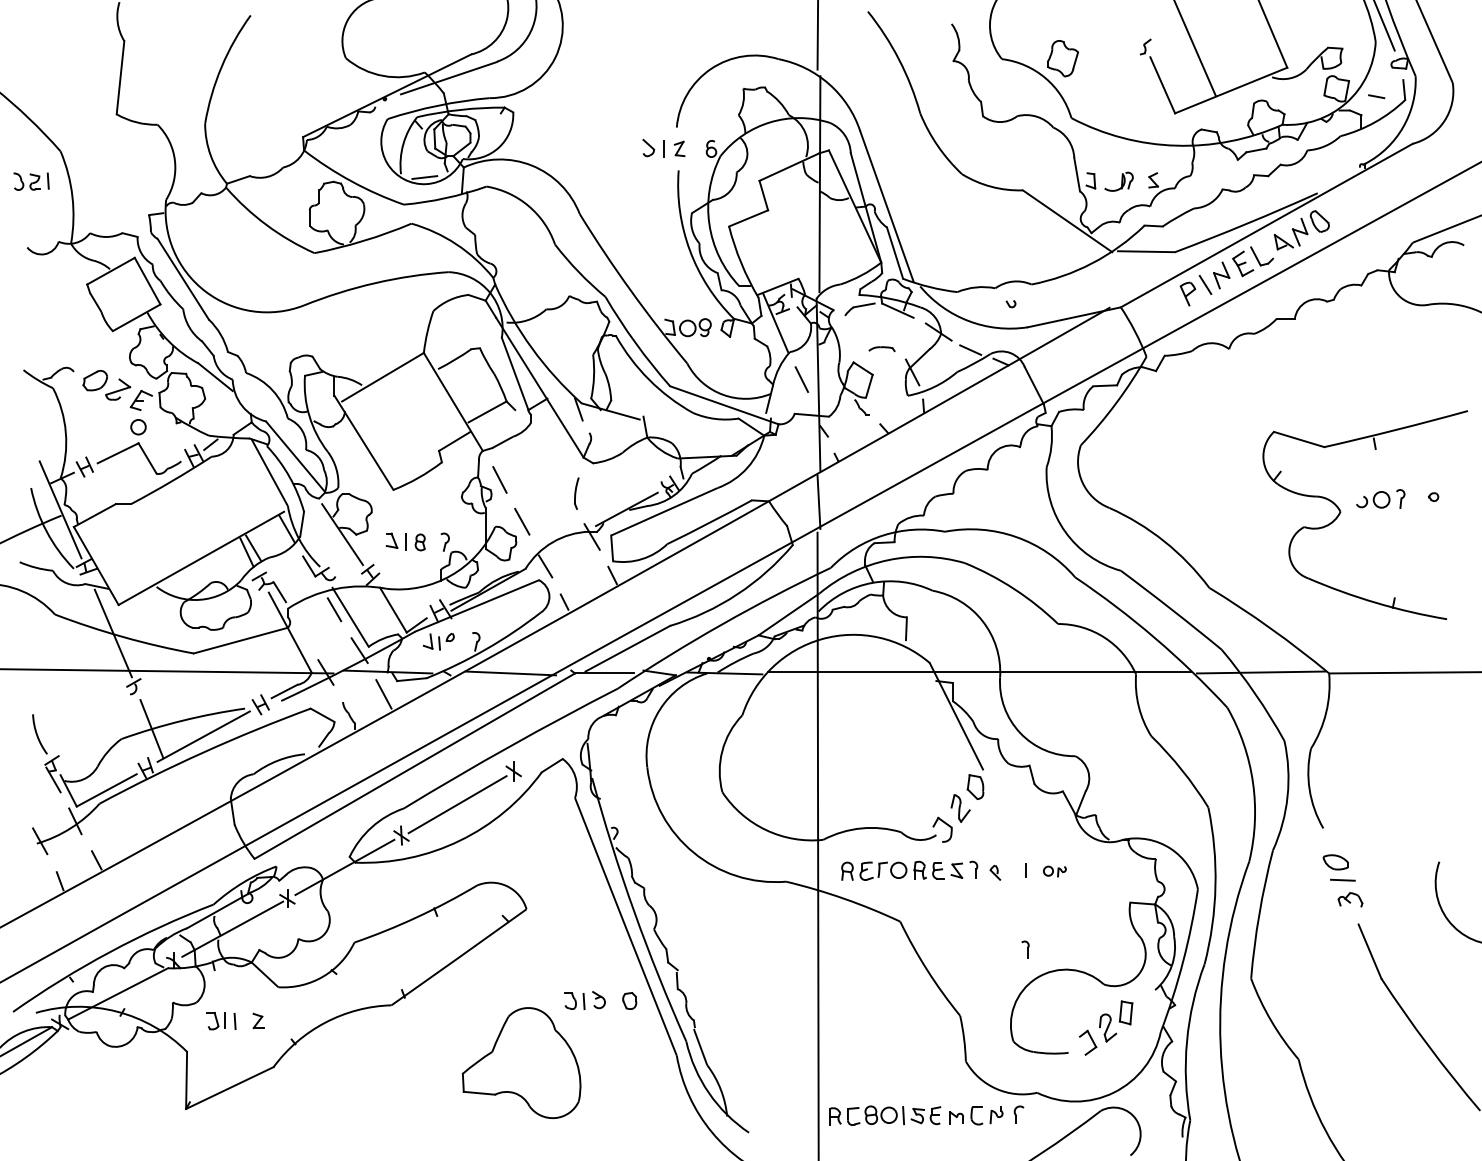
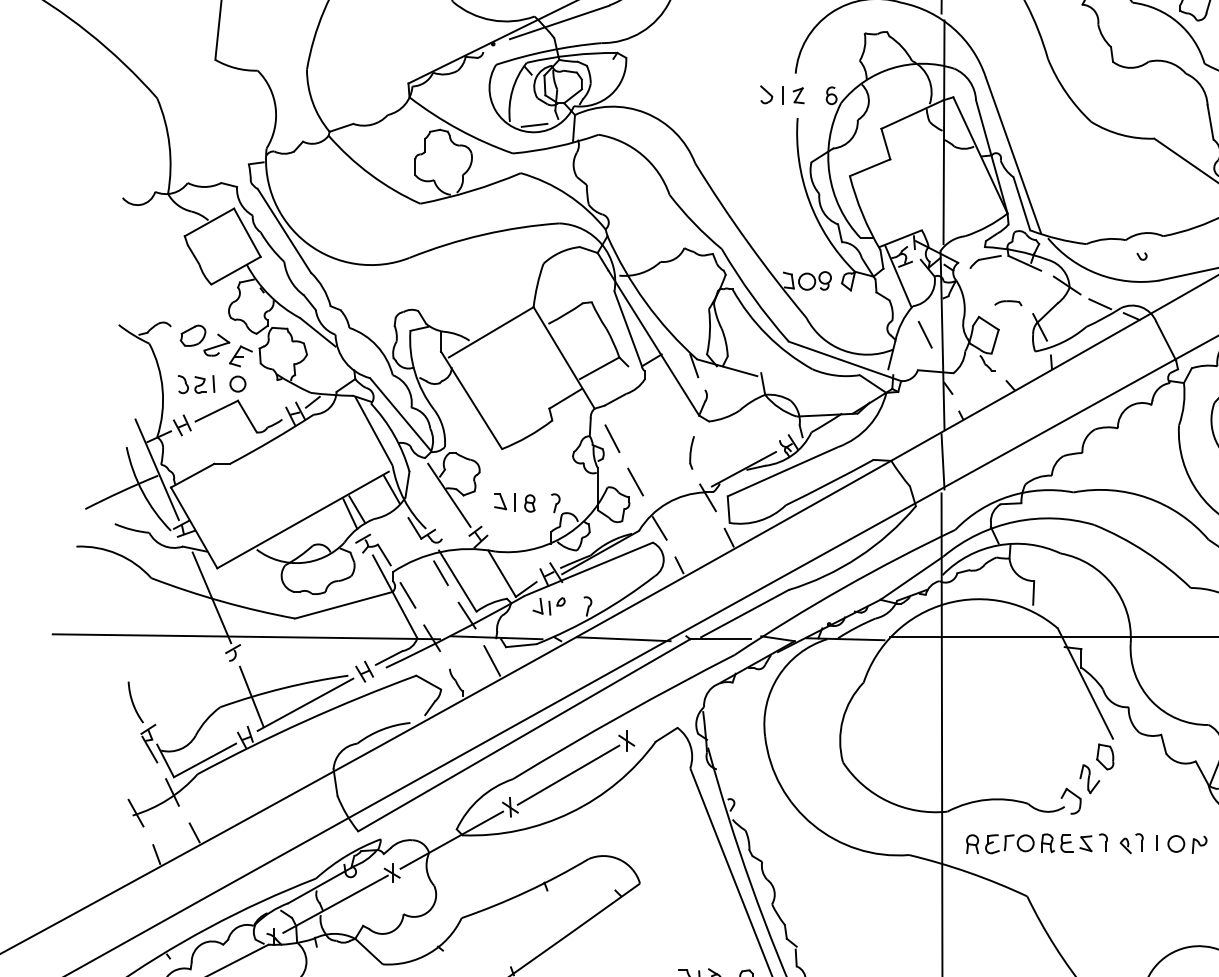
part: (31, 181) -> (196, 384), moved
line: (302, 631) -> (407, 595), added
part: (1054, 871) -> (1187, 844), size x1.67
part: (1025, 949) -> (1139, 842), moved

